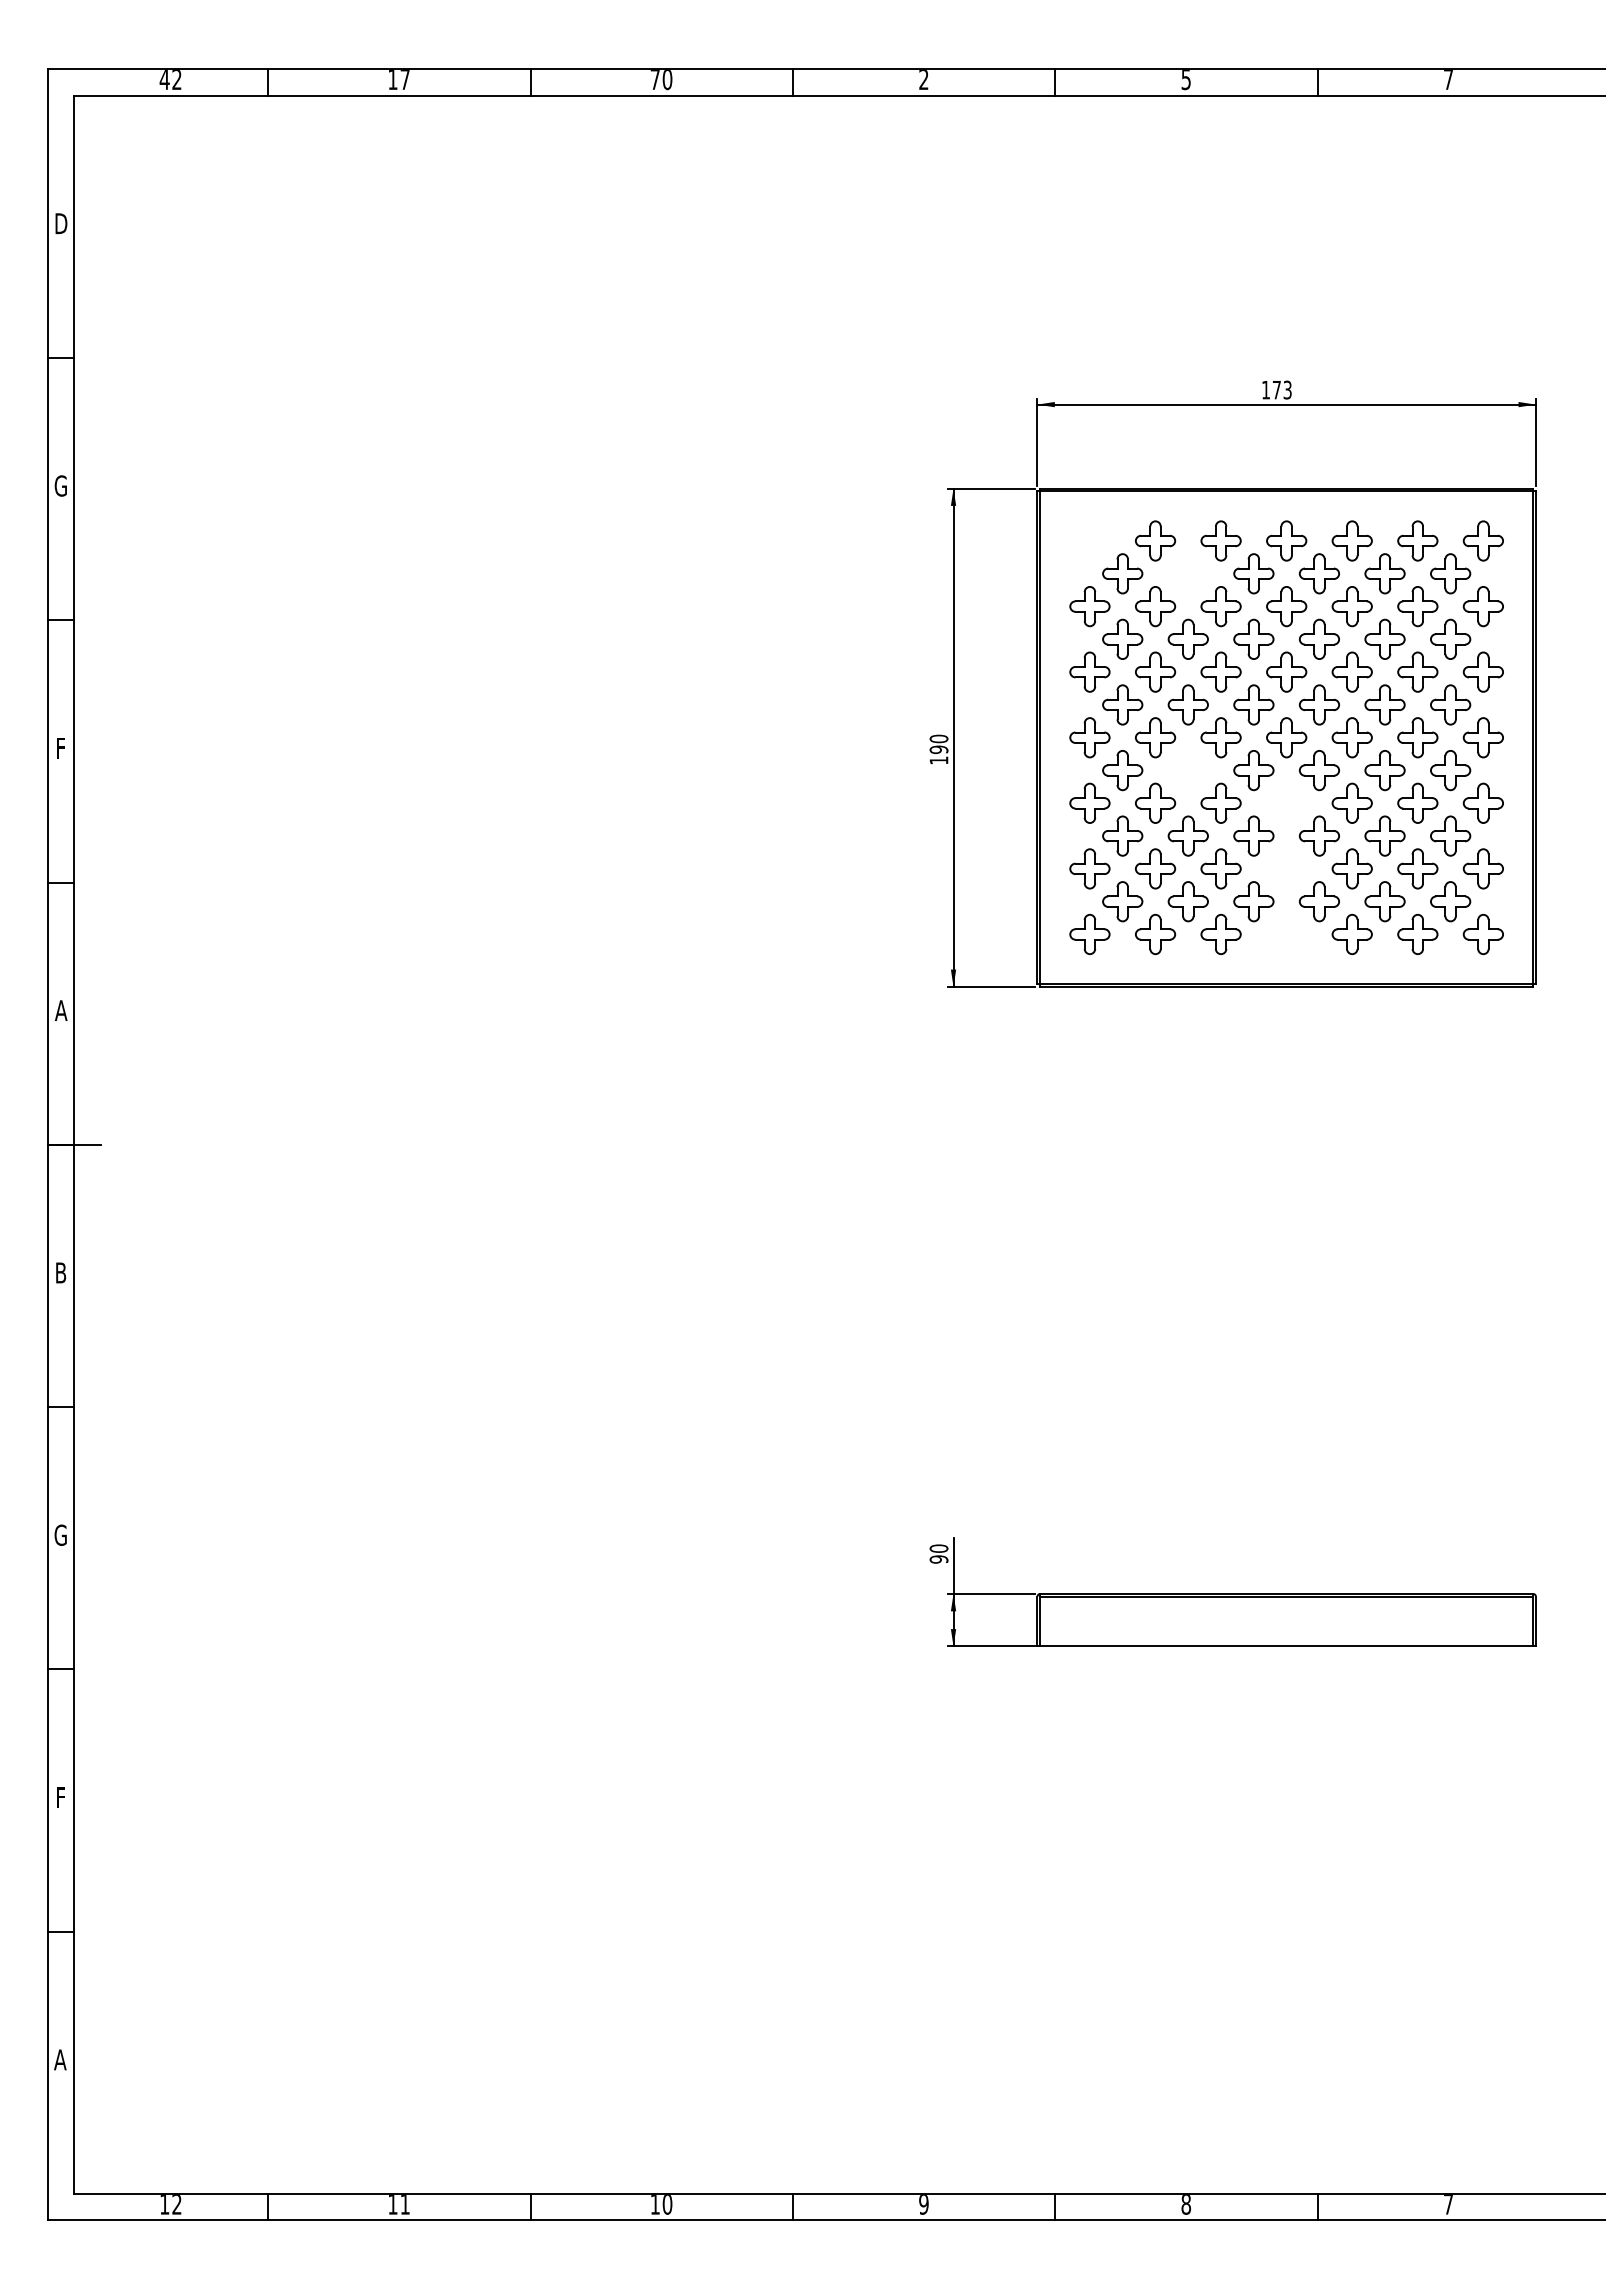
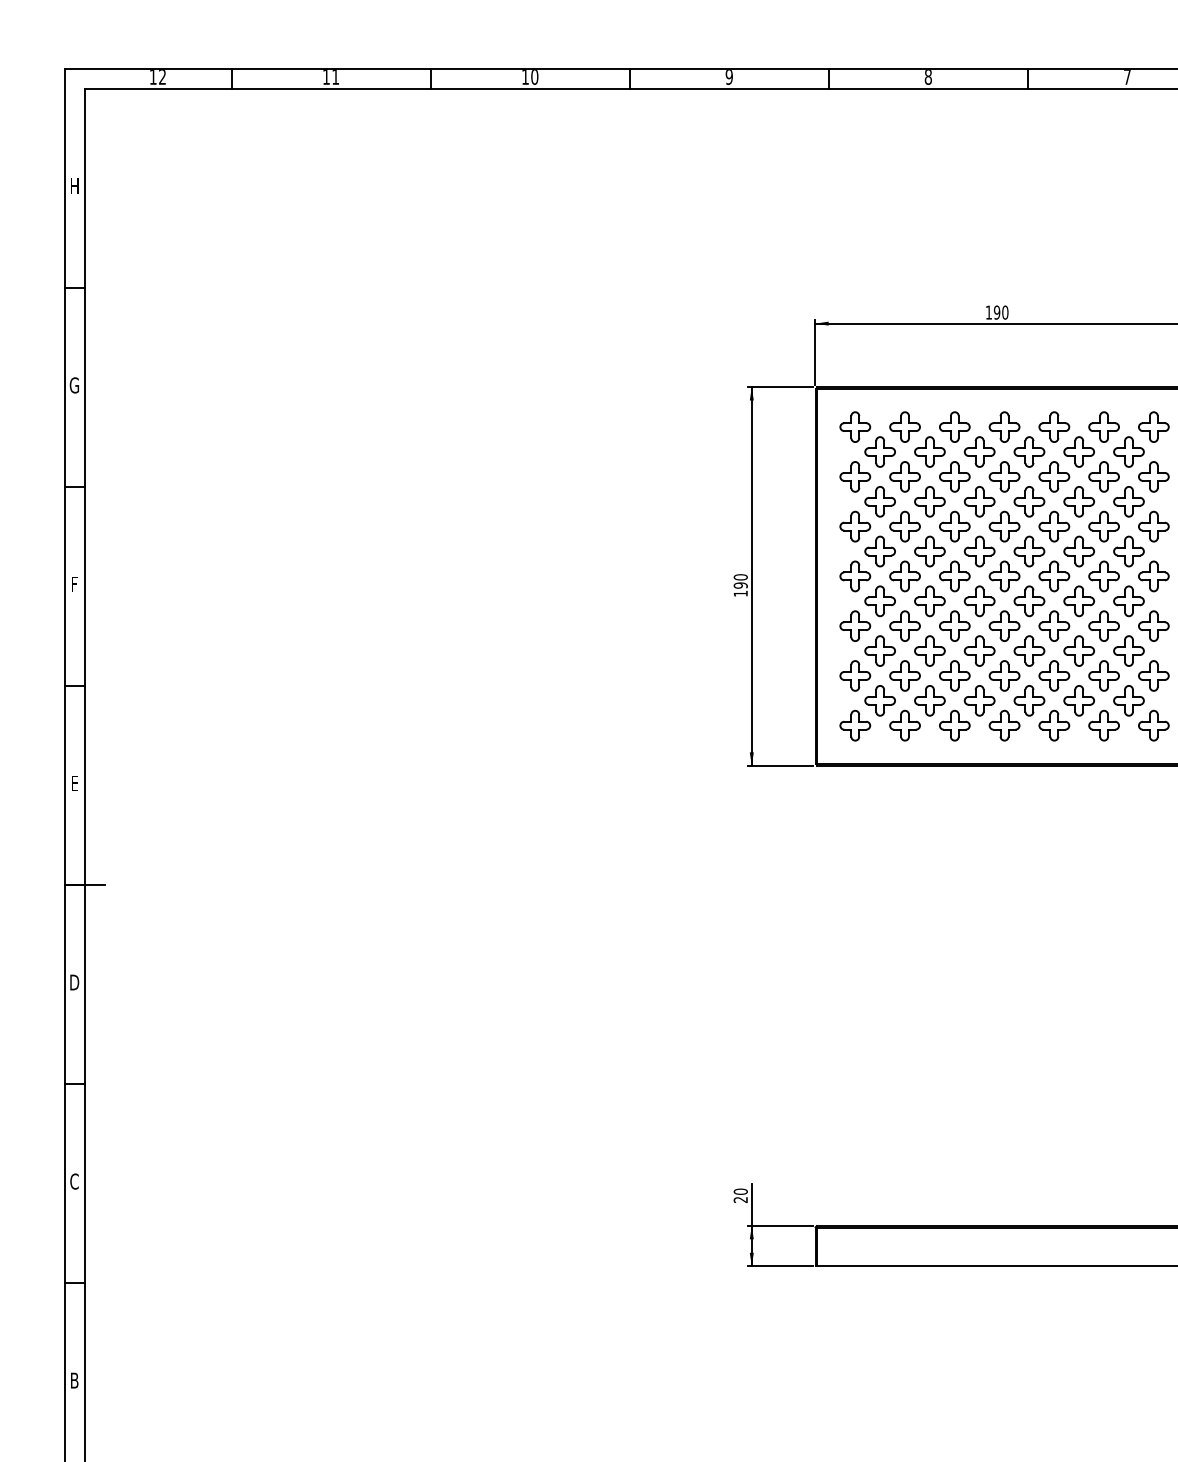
text: (164, 79) -> (153, 76), 42 -> 12
text: (404, 79) -> (335, 76), 17 -> 11
text: (654, 79) -> (524, 76), 70 -> 10
text: (923, 80) -> (728, 77), 2 -> 9
text: (1186, 80) -> (928, 77), 5 -> 8
text: (61, 223) -> (74, 186), D -> H
text: (1281, 389) -> (1000, 312), 173 -> 190
part: (1089, 540) -> (854, 426), added
part: (1187, 573) -> (929, 451), added
part: (1187, 770) -> (929, 601), added
part: (1286, 802) -> (1004, 625), added
part: (1286, 868) -> (1004, 675), added
part: (1286, 933) -> (1004, 724), added
text: (61, 1010) -> (74, 783), A -> E
text: (61, 1272) -> (74, 982), B -> D
text: (60, 1534) -> (74, 1181), G -> C
text: (938, 1559) -> (740, 1199), 90 -> 20
text: (61, 1797) -> (74, 1380), F -> B

